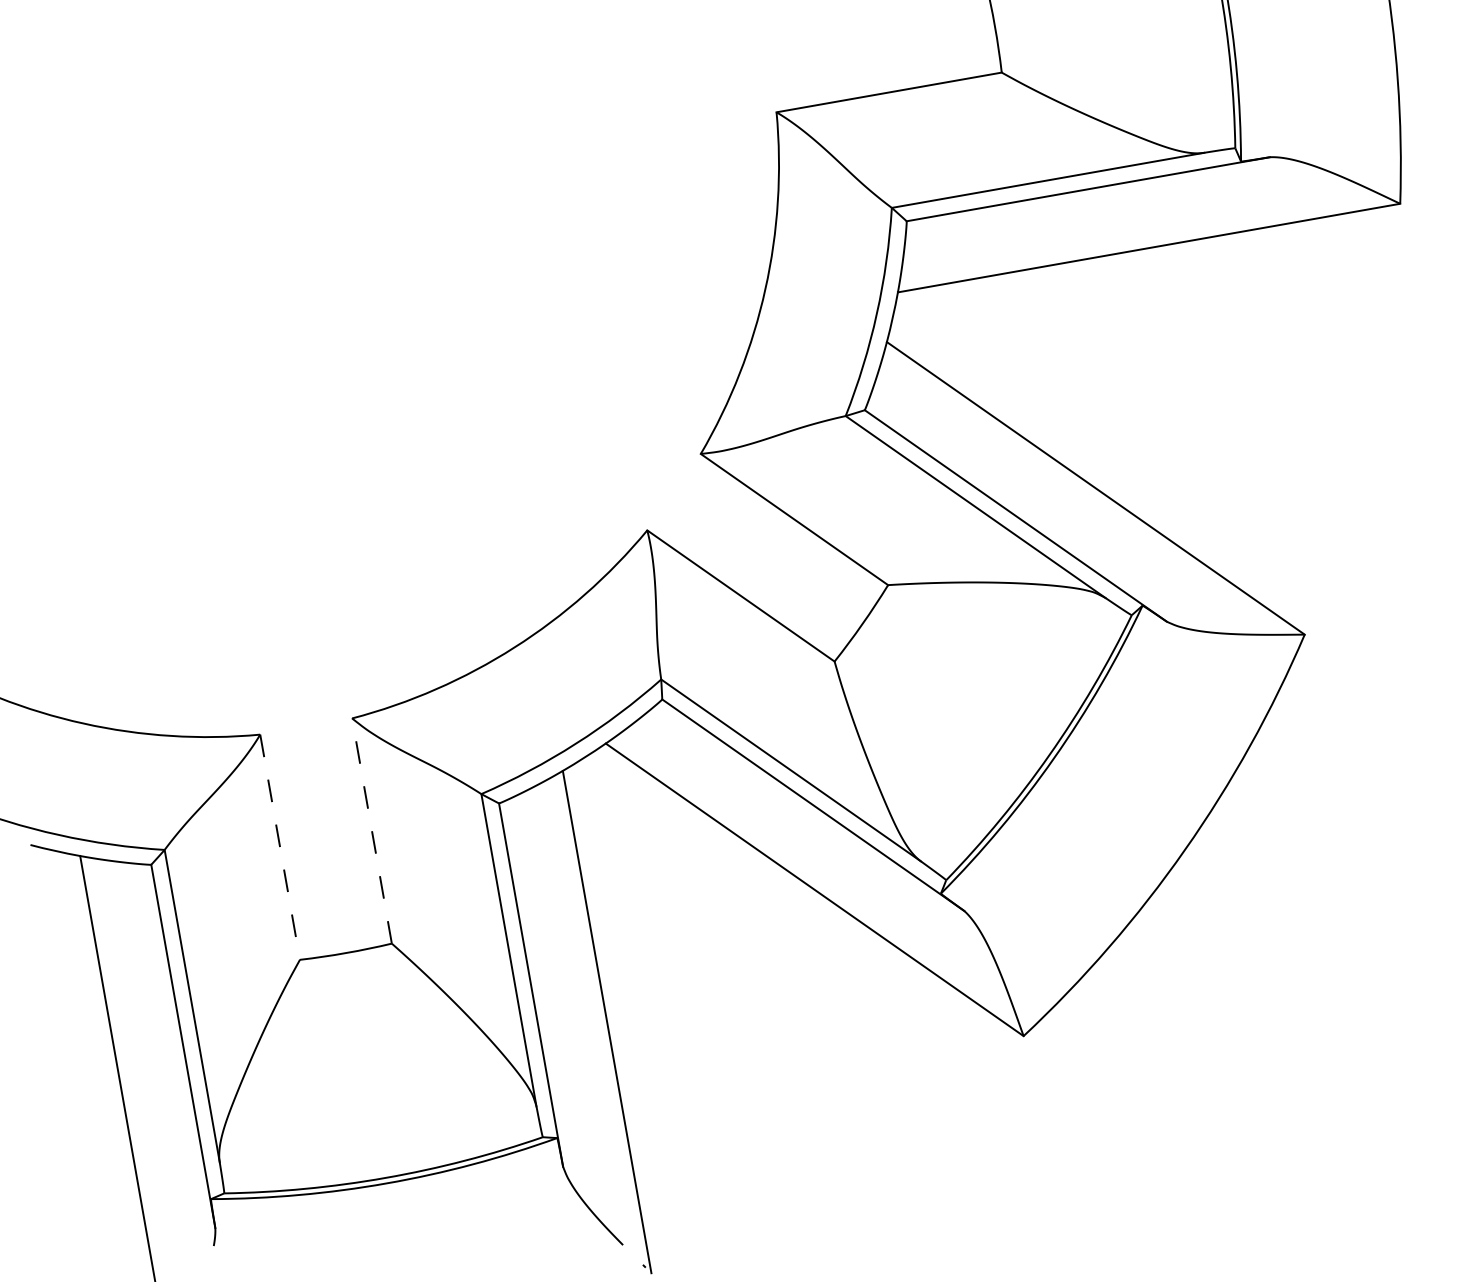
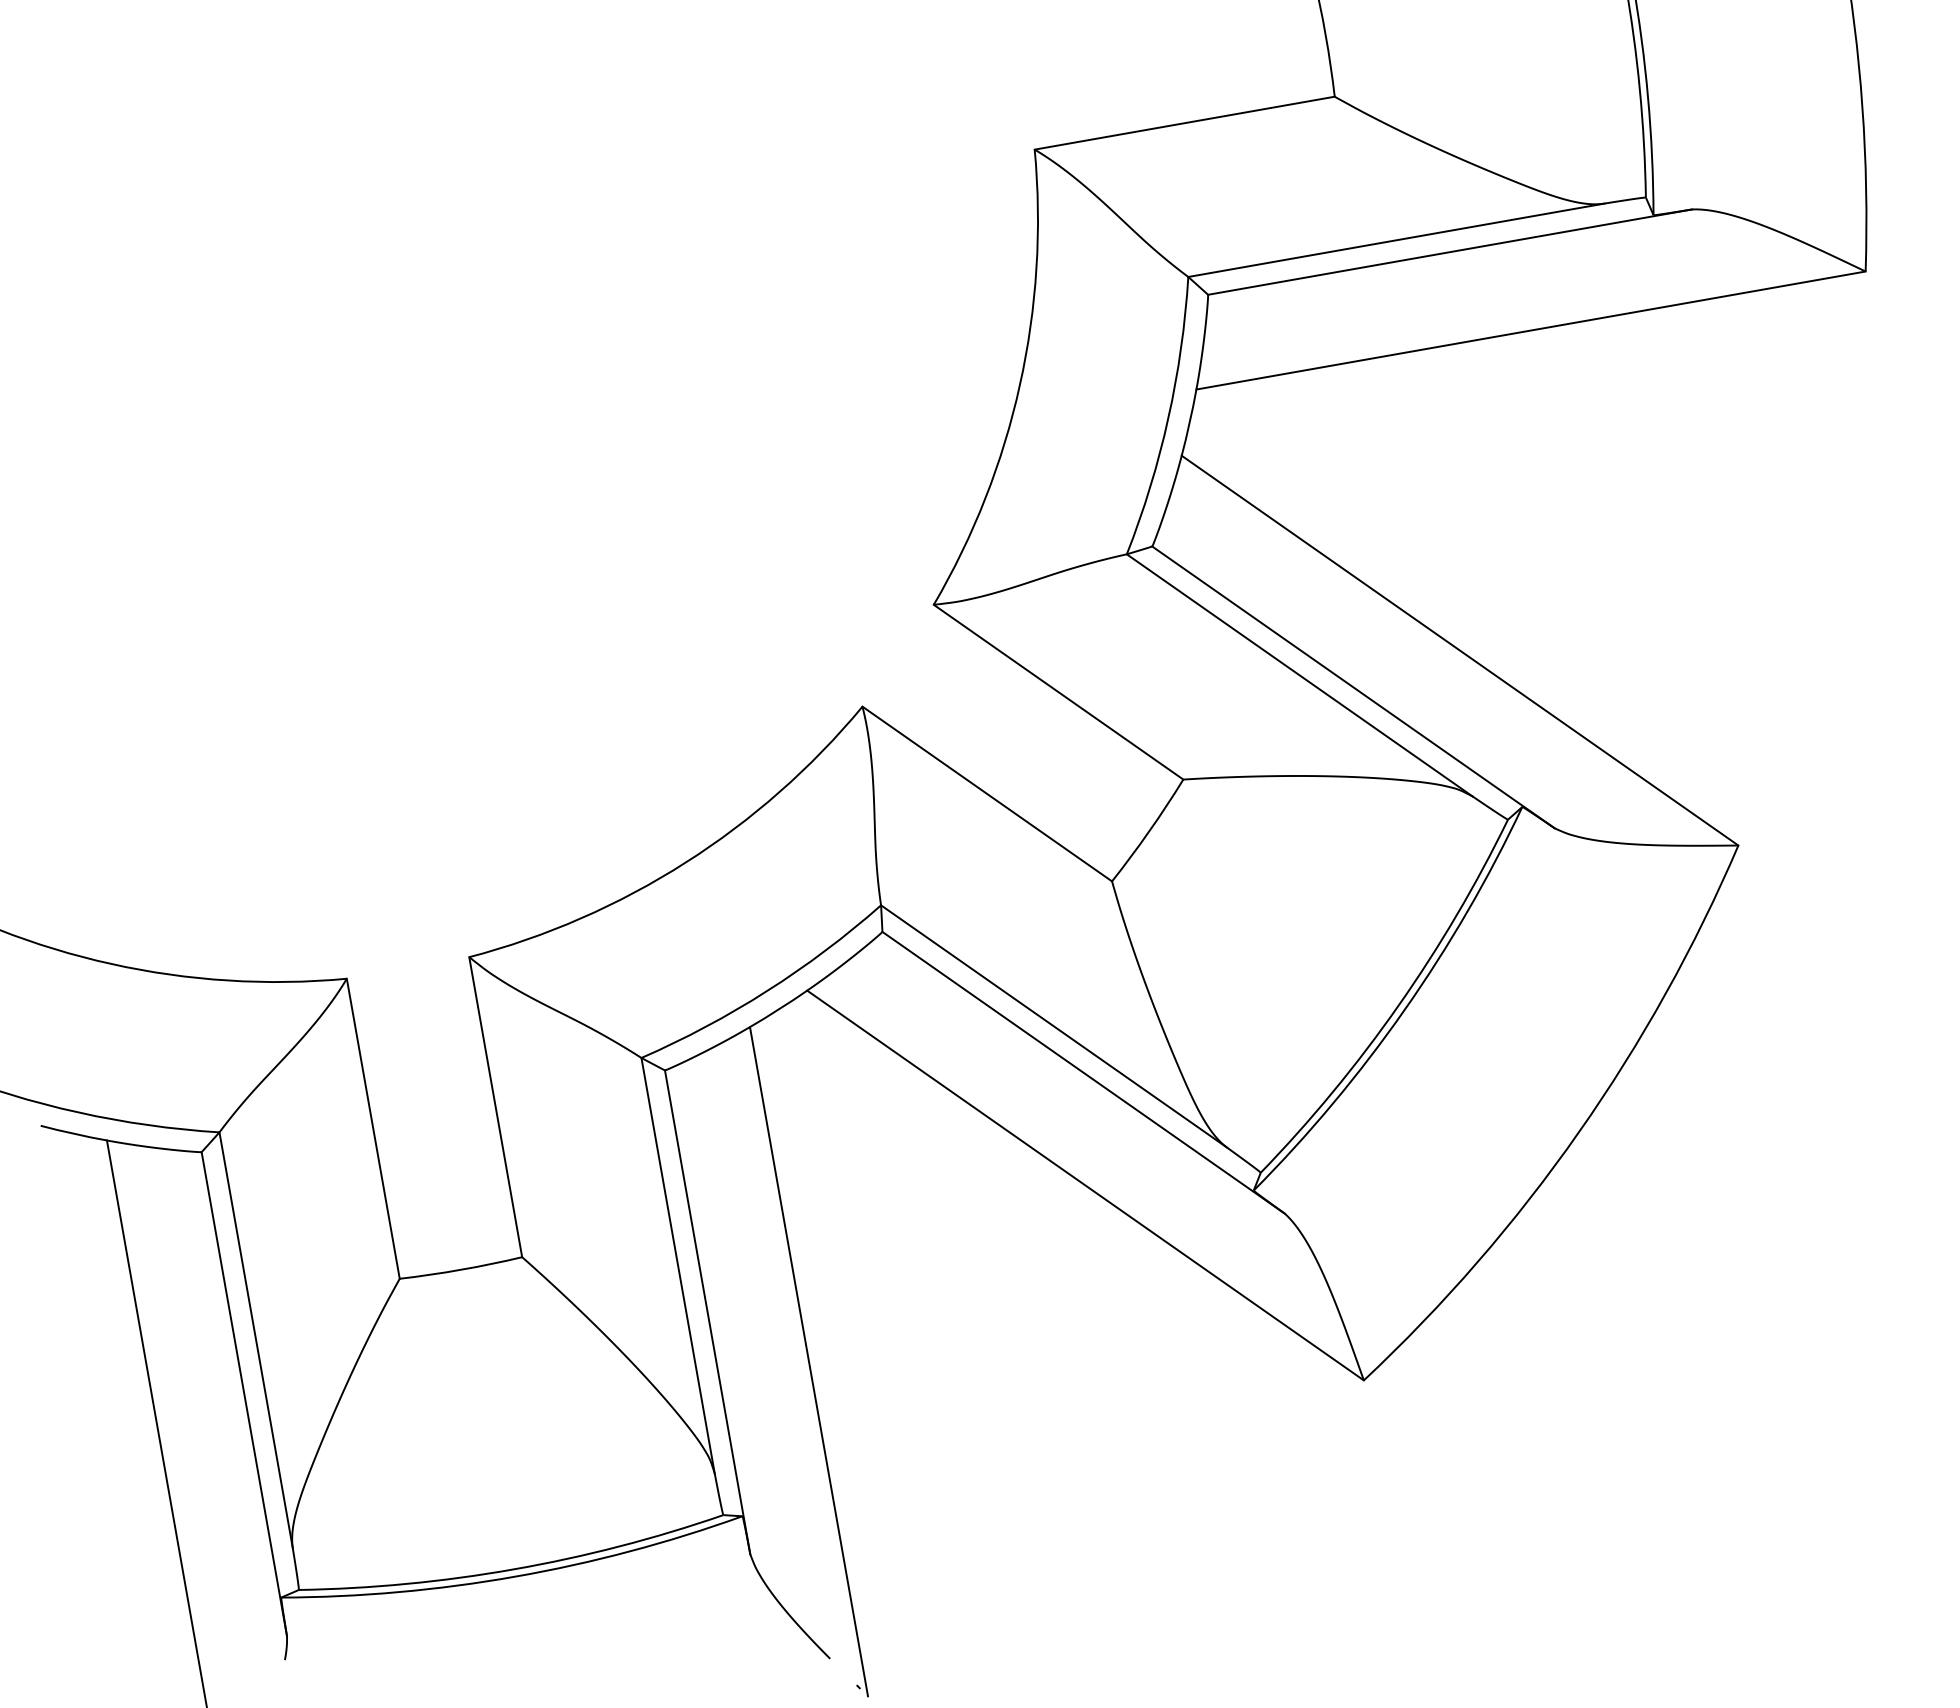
line: (371, 830) -> (495, 1106), dashed -> solid
line: (280, 847) -> (373, 1129), dashed -> solid

